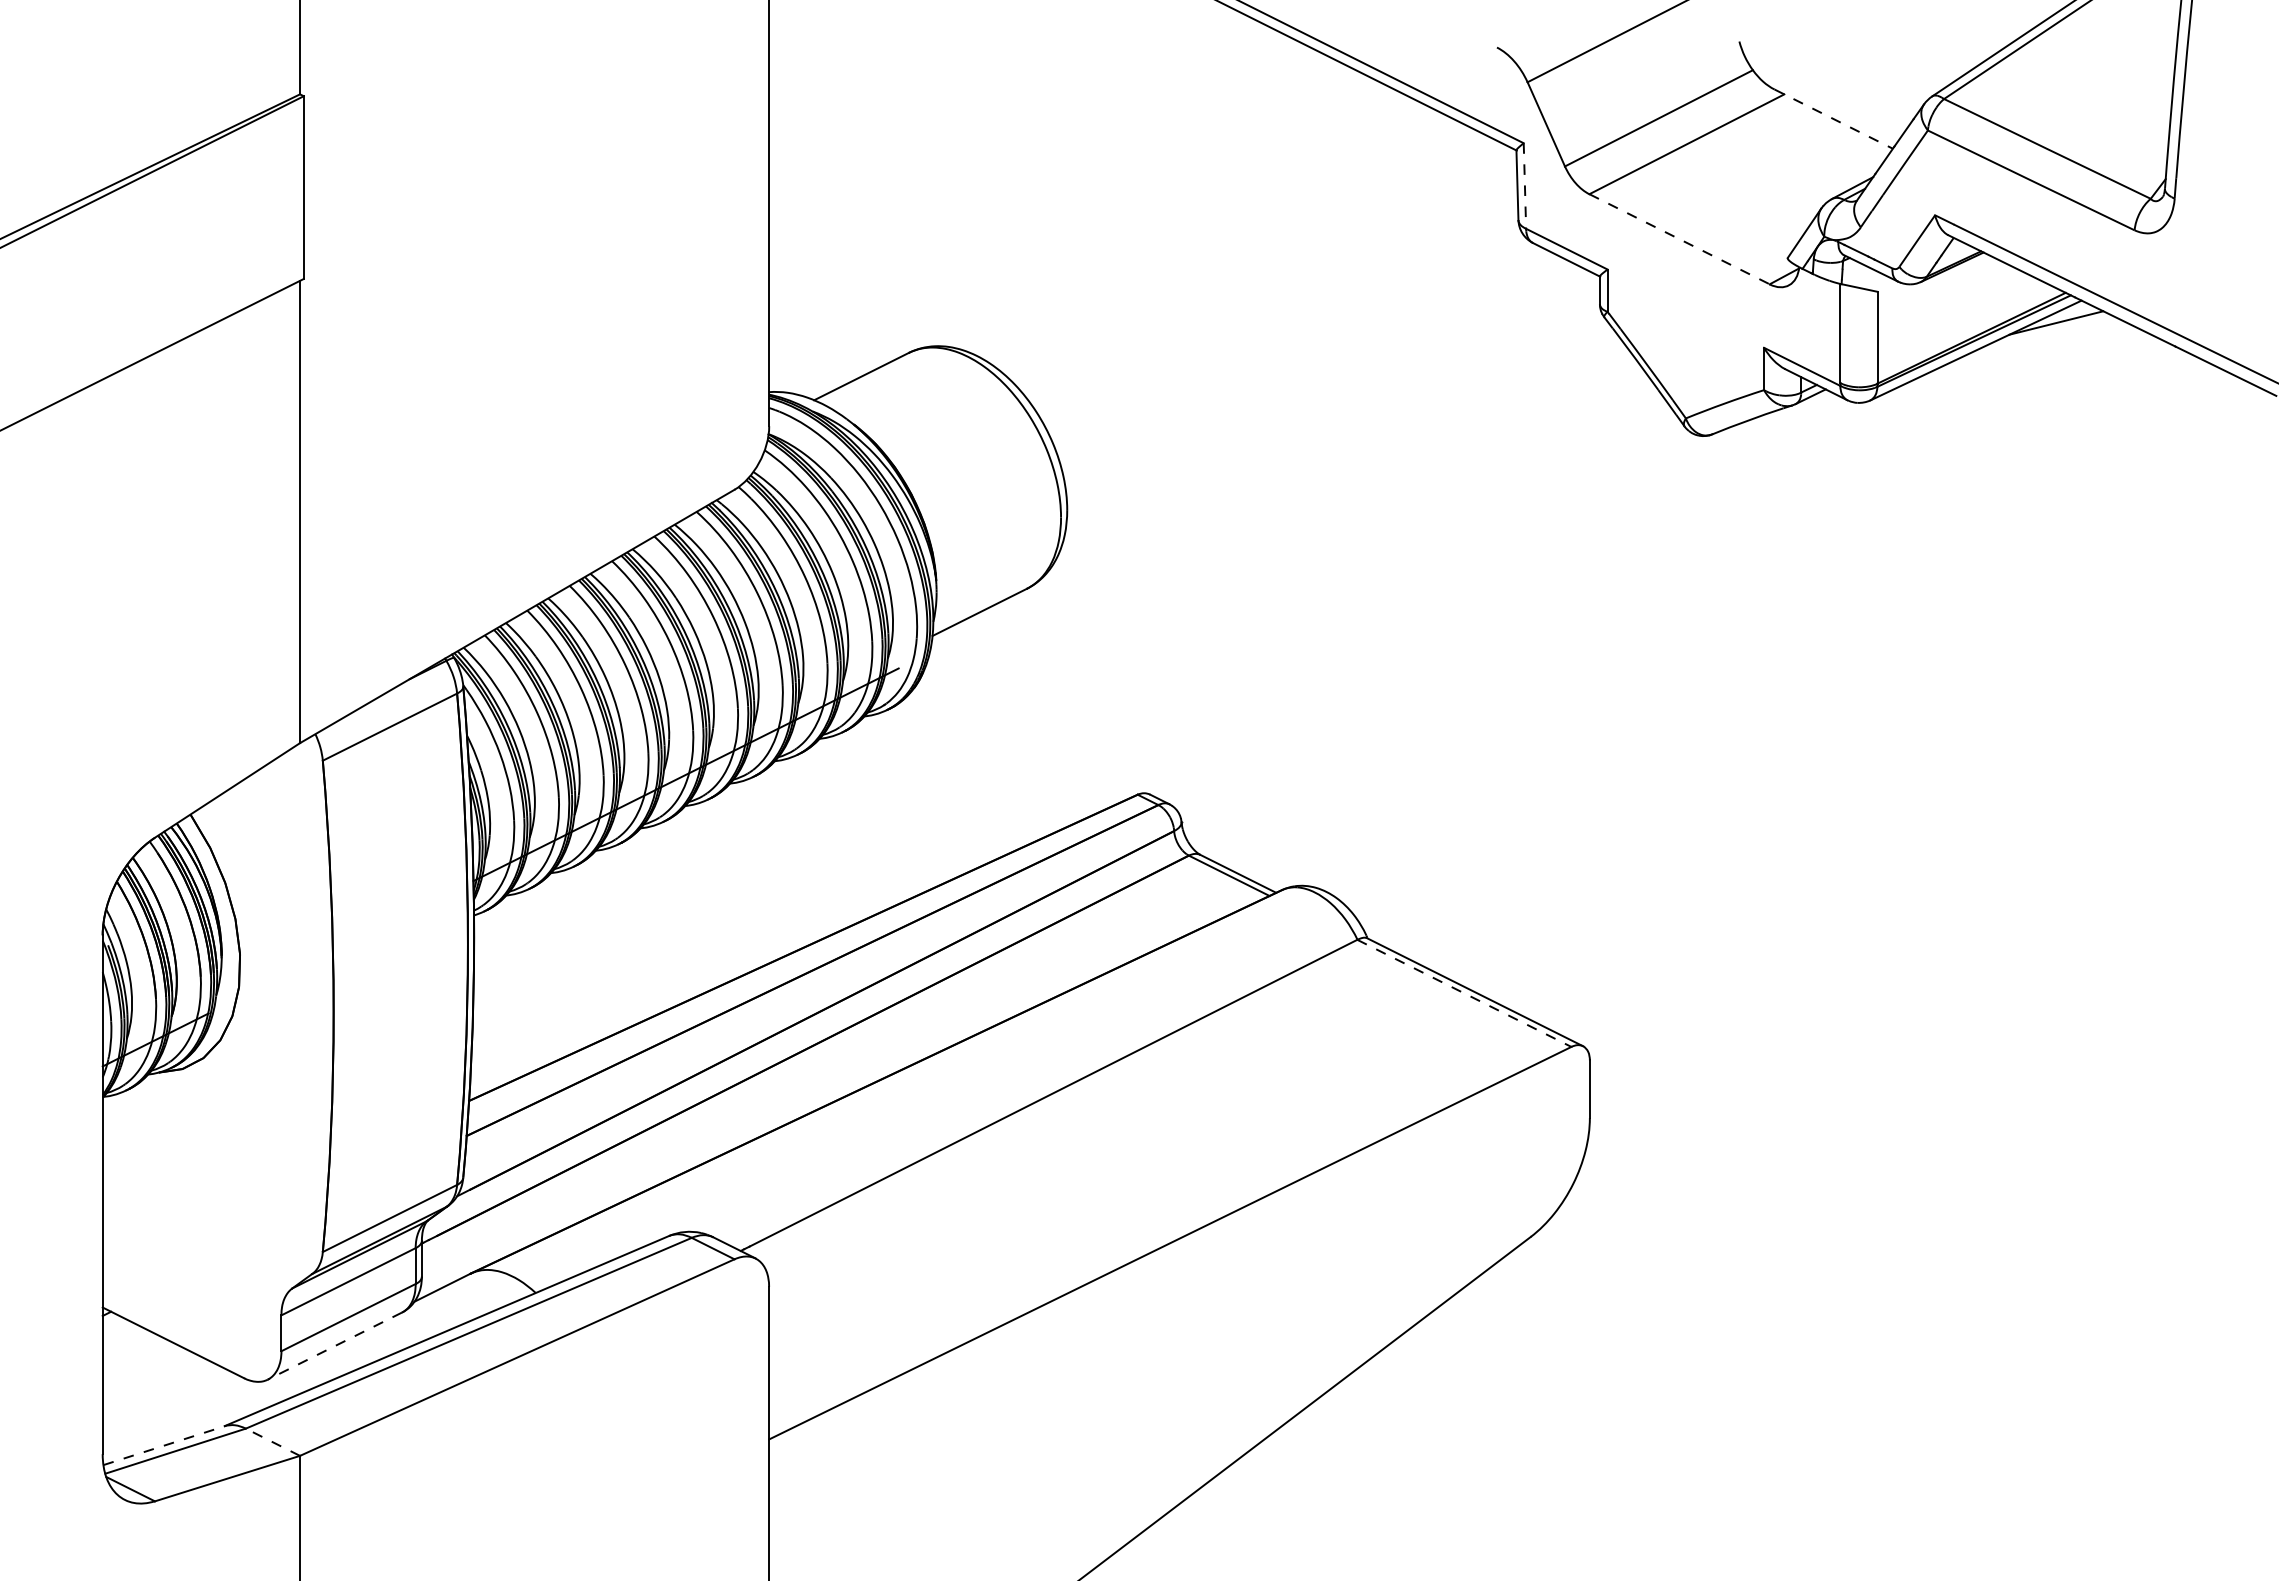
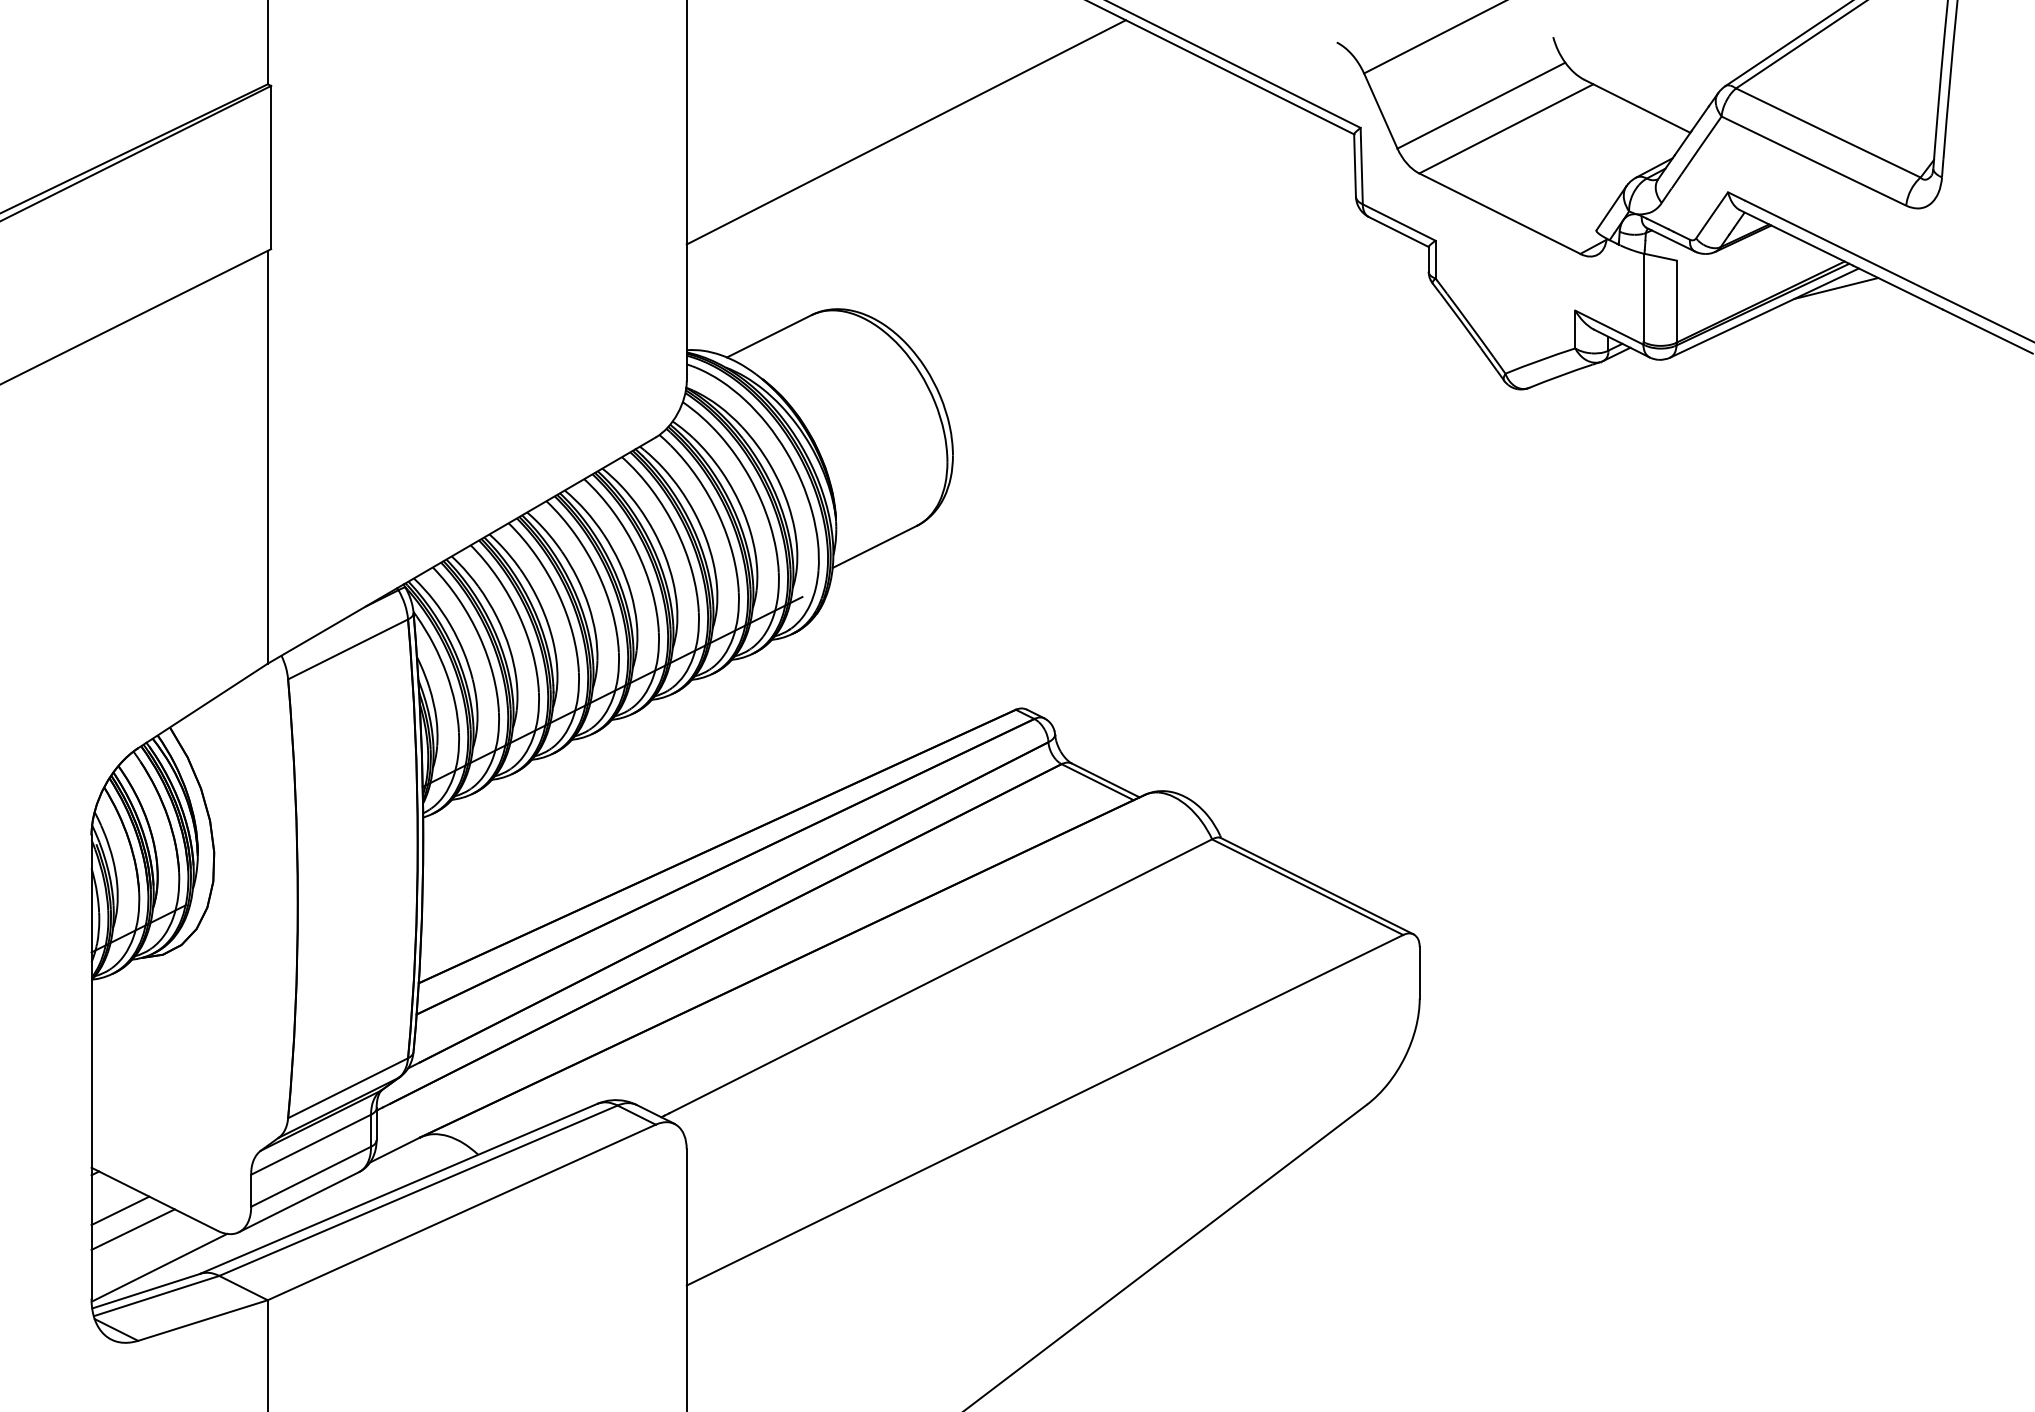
line: (1834, 119) -> (1638, 106), dashed -> solid
line: (1014, 147) -> (905, 131), added
line: (1524, 186) -> (1361, 166), dashed -> solid
line: (1679, 239) -> (1499, 213), dashed -> solid
line: (1464, 993) -> (1307, 887), dashed -> solid
line: (334, 1346) -> (298, 1202), dashed -> solid
line: (134, 1355) -> (119, 1210), added
line: (148, 1376) -> (132, 1229), added
line: (179, 1418) -> (160, 1266), added
line: (272, 1442) -> (243, 1288), dashed -> solid
line: (164, 1445) -> (146, 1290), dashed -> solid

